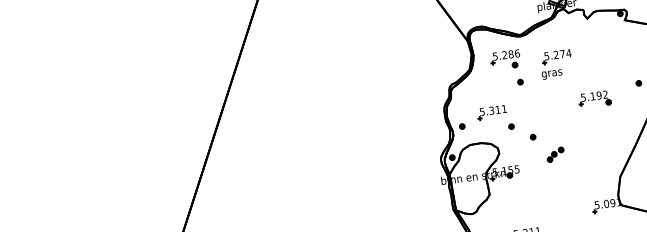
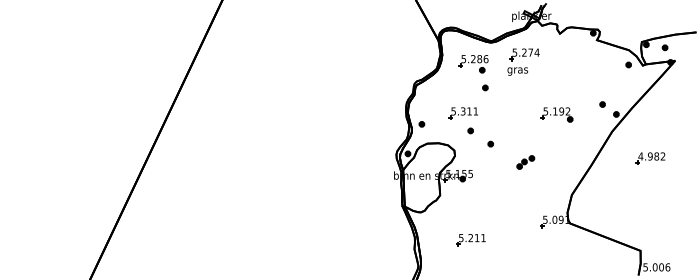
part: (556, 63) -> (523, 61), moved
part: (491, 112) -> (462, 113), moved
part: (555, 154) -> (525, 162), moved

